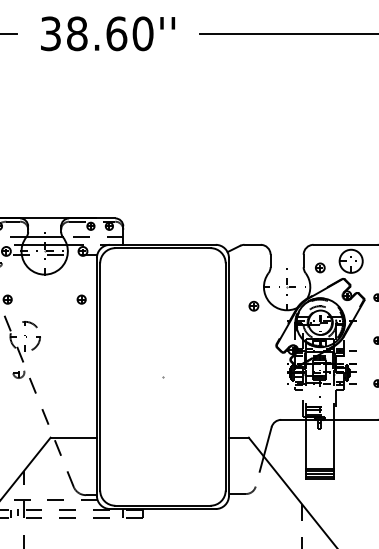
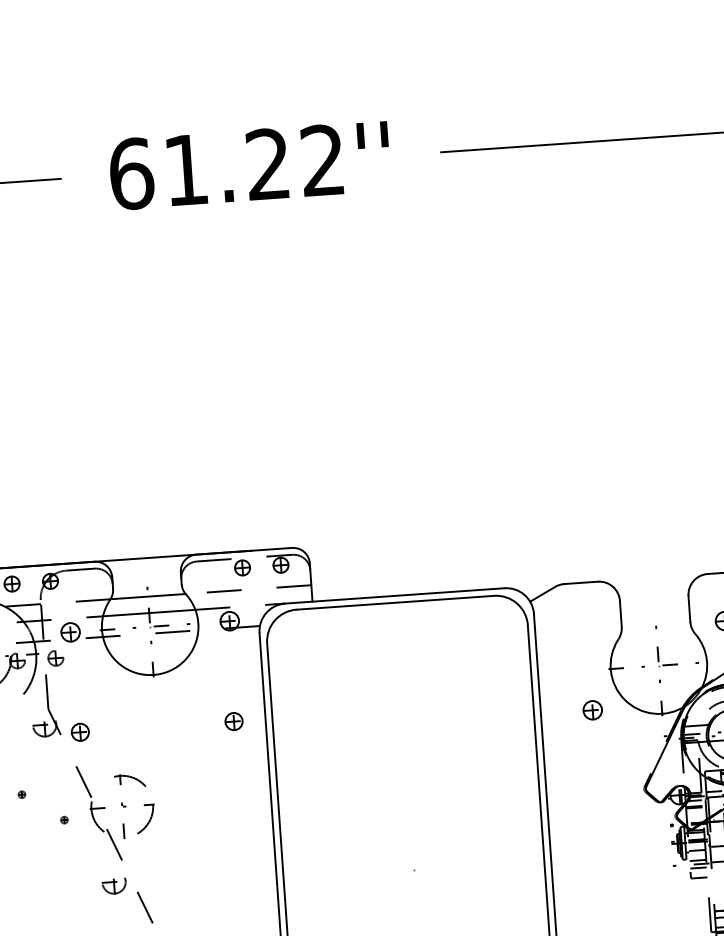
text: (96, 33) -> (226, 166), 38.60'' -> 61.22''

